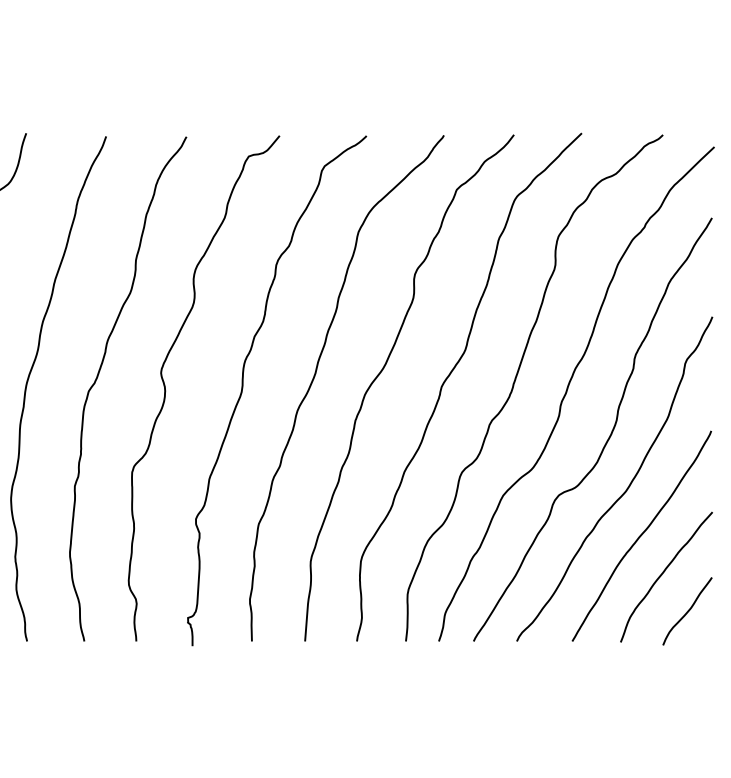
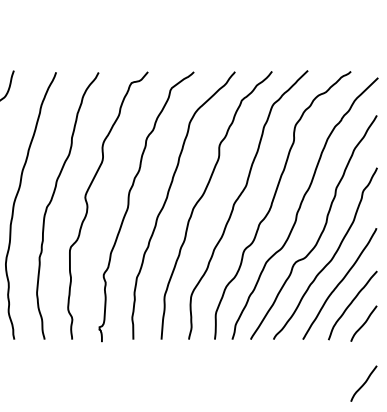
curve: (686, 724) -> (363, 383), added

